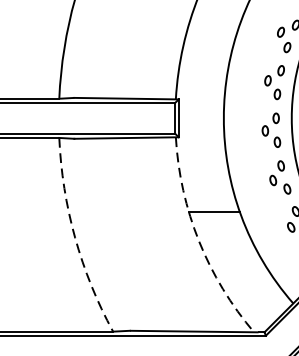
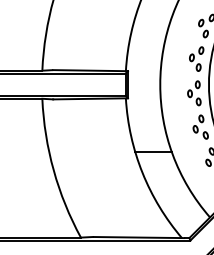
arc: (74, 238) -> (53, 170), dashed -> solid
arc: (199, 240) -> (142, 172), dashed -> solid

